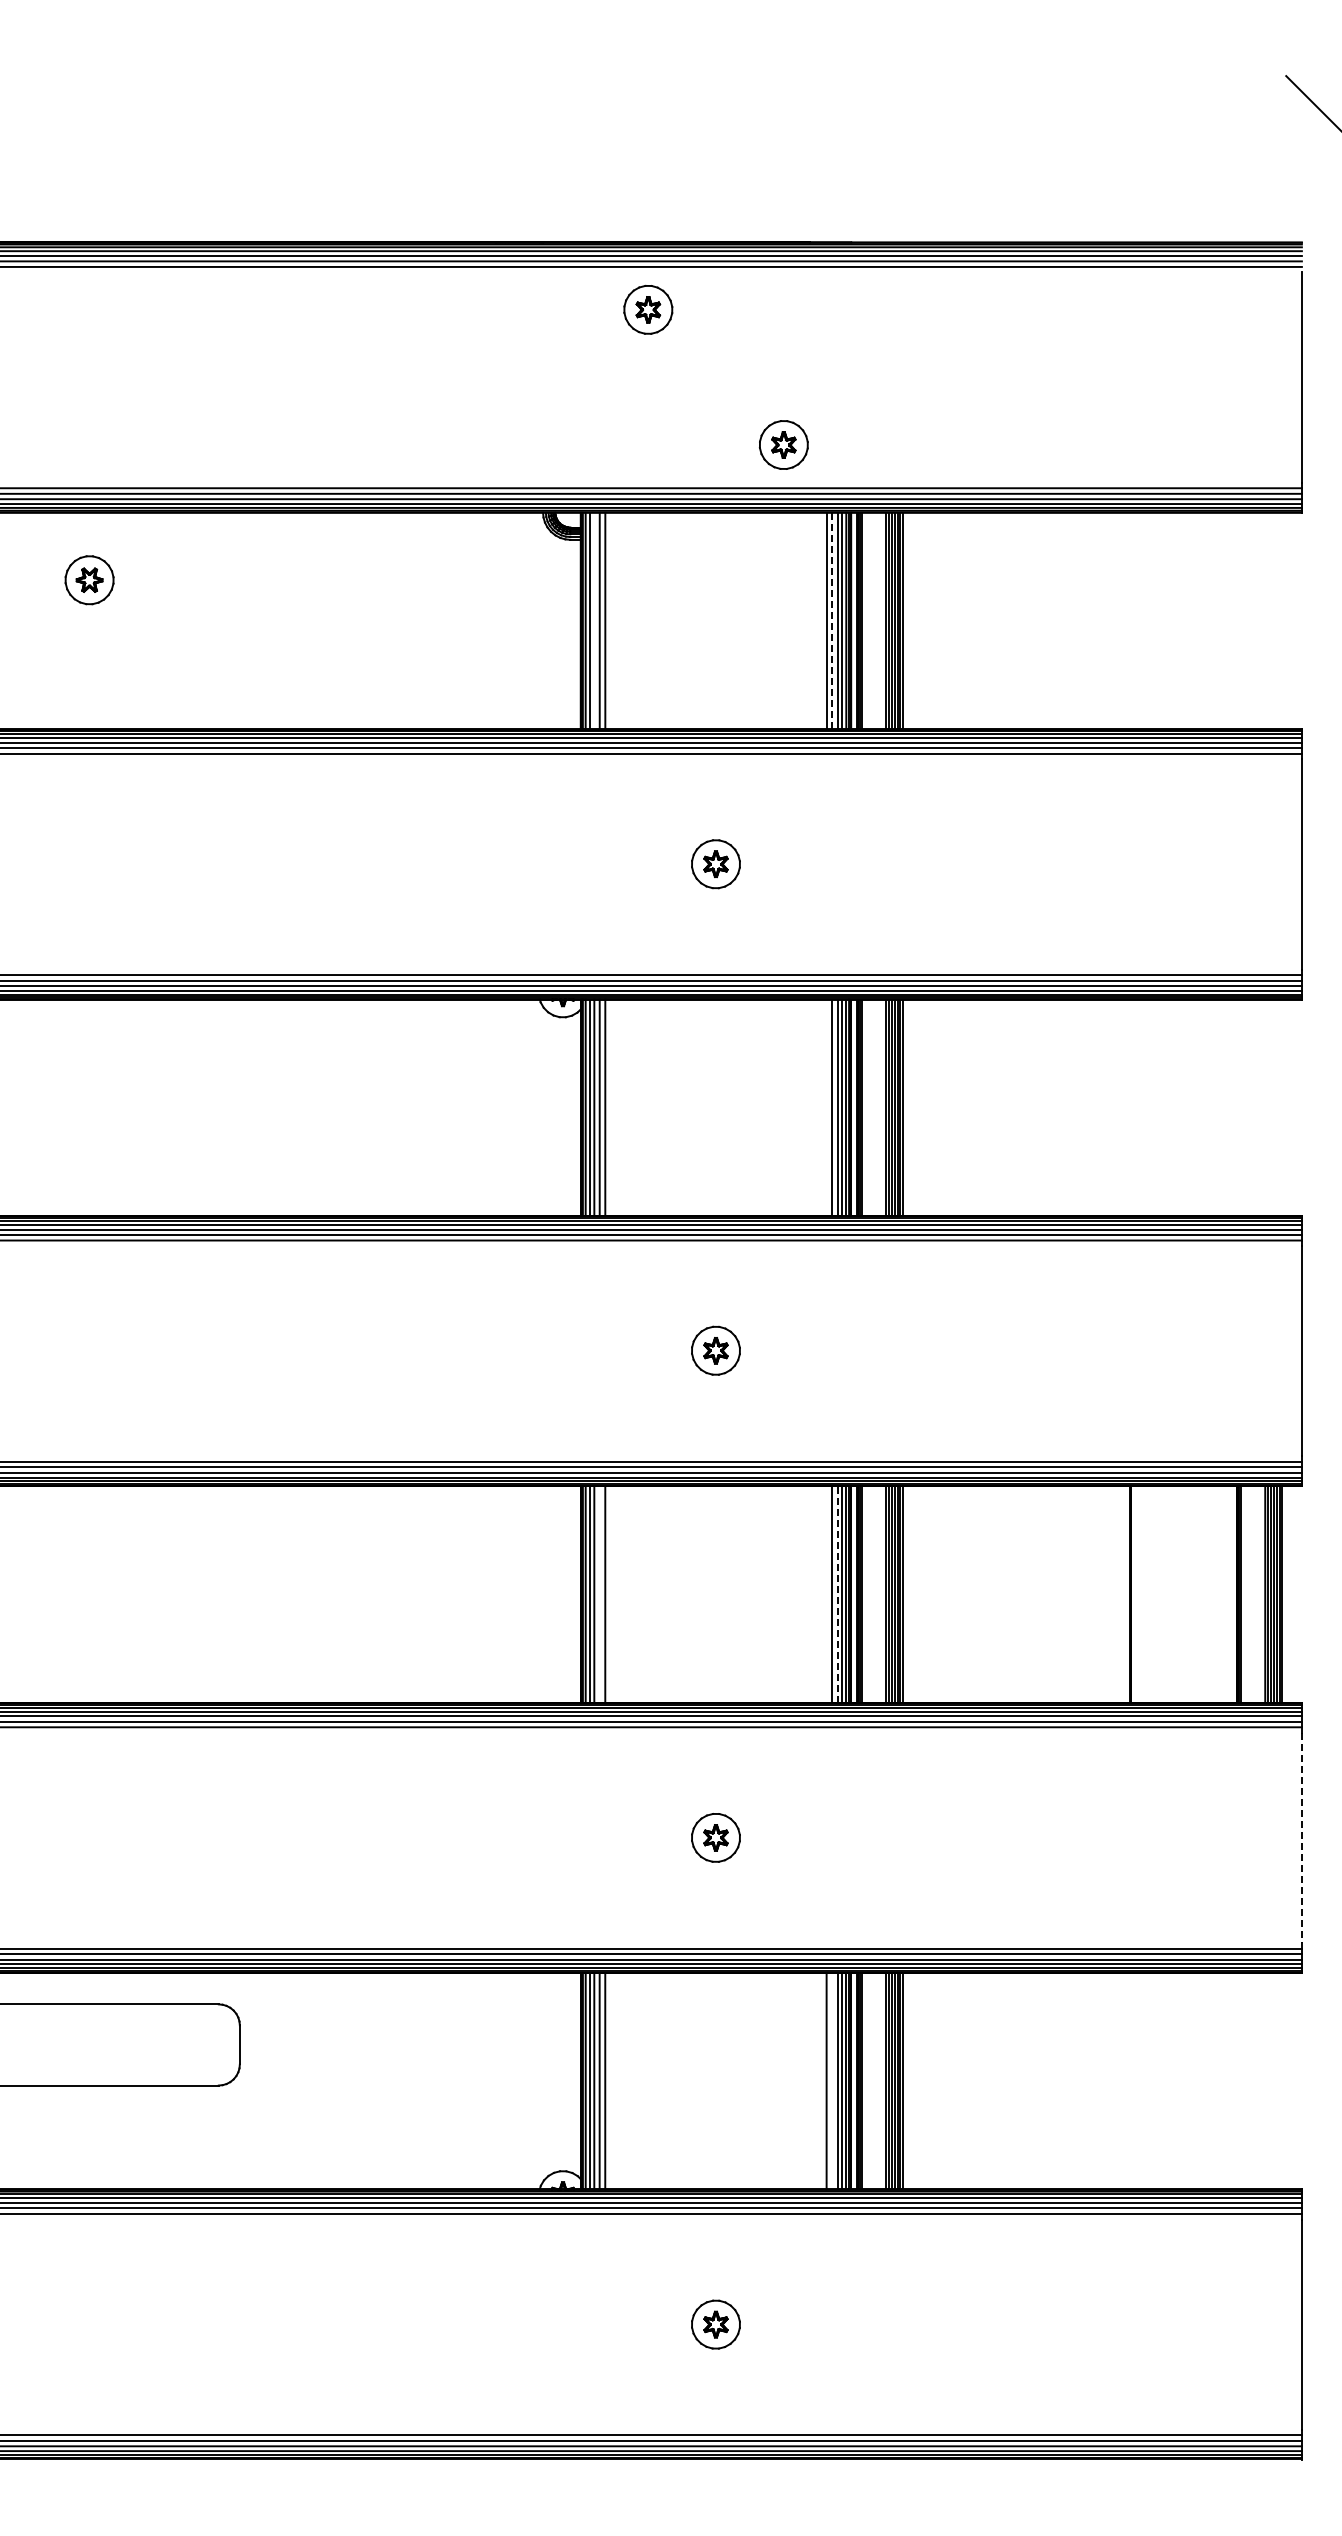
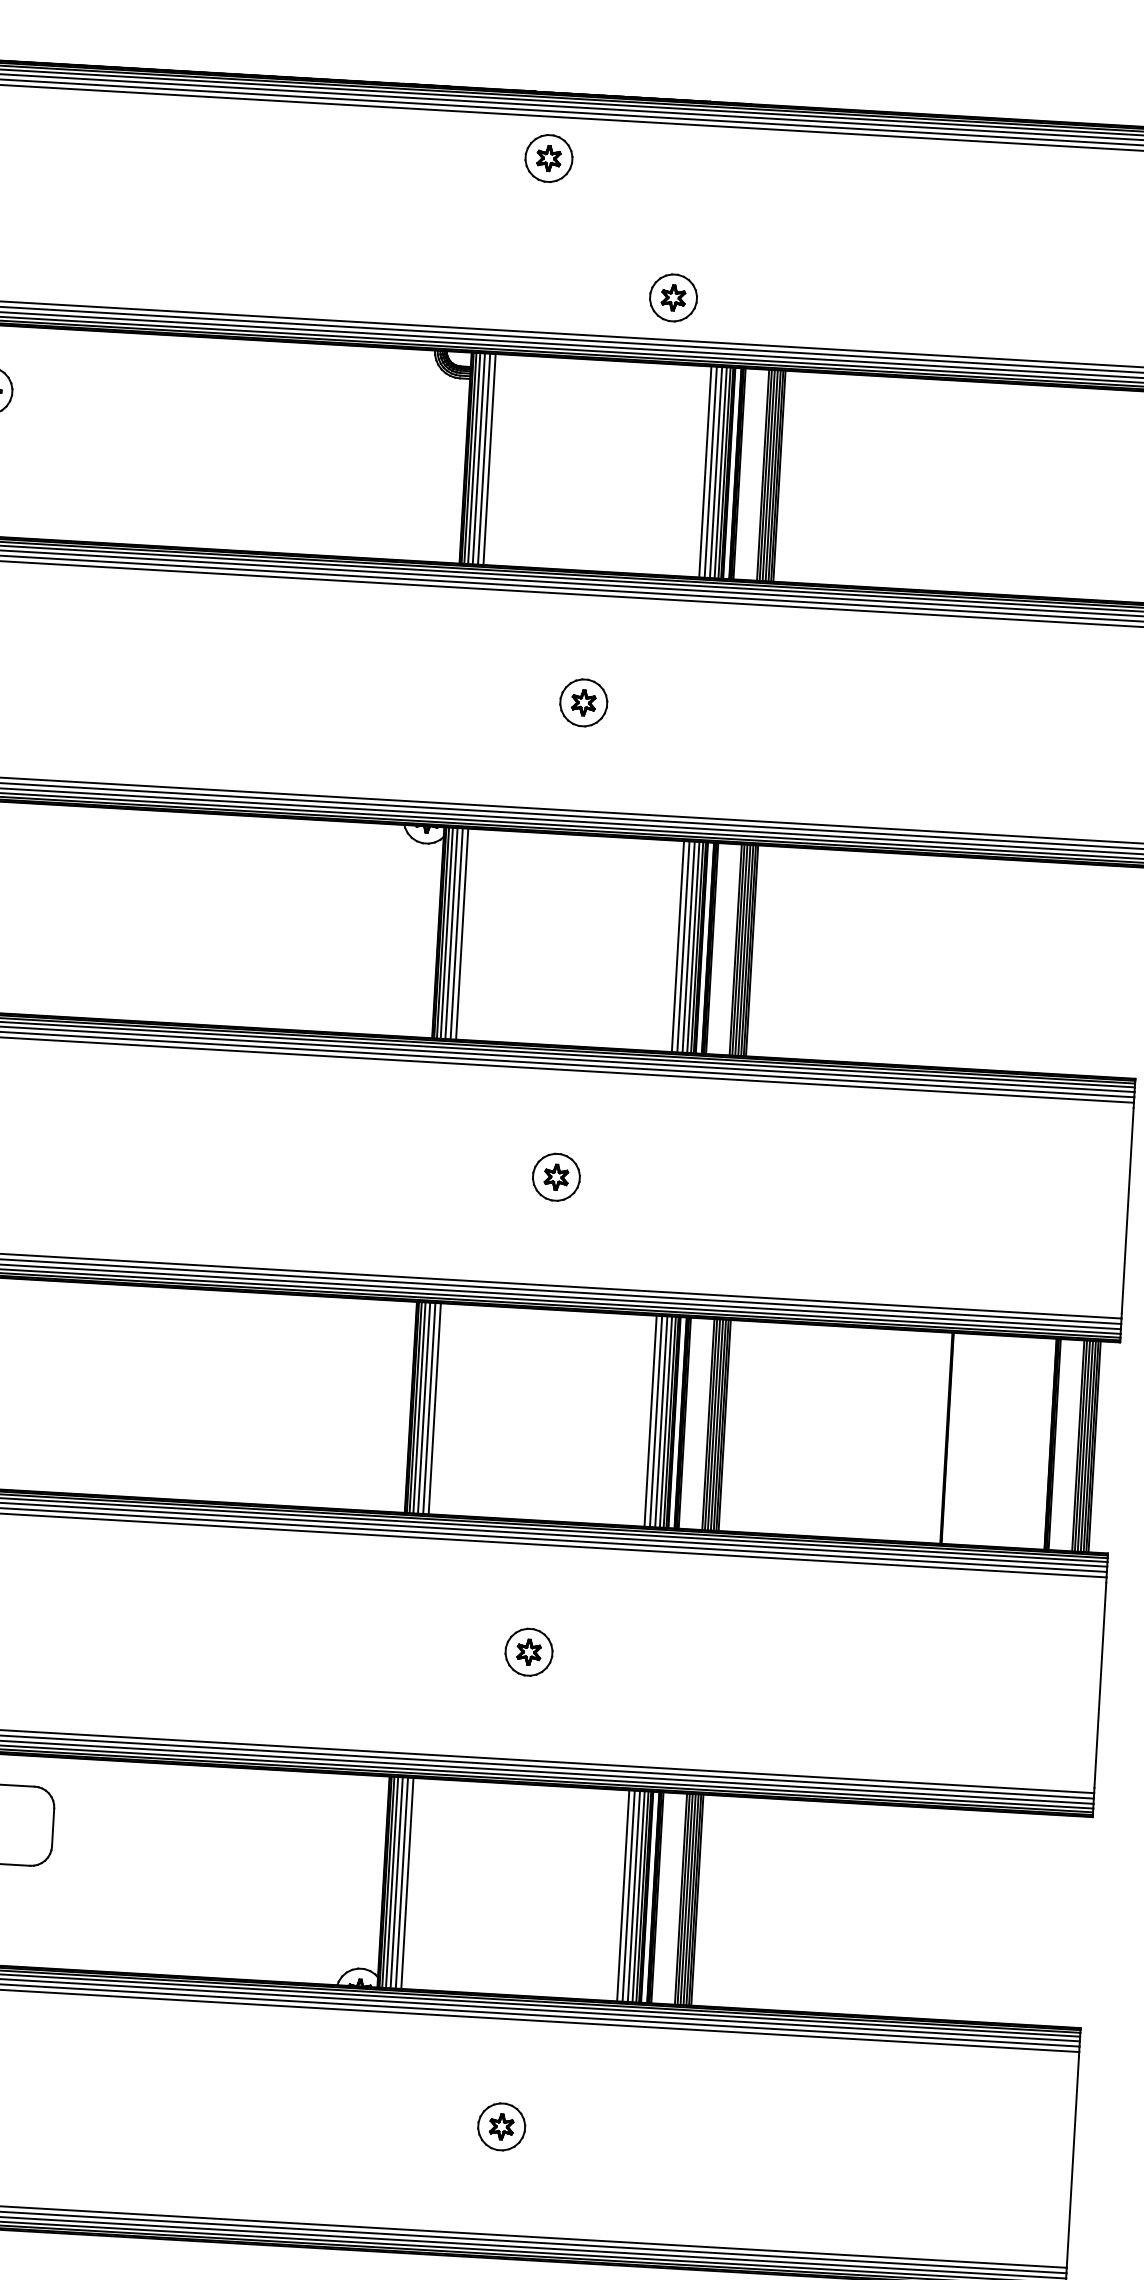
line: (594, 620) -> (479, 458), added
line: (832, 620) -> (711, 471), dashed -> solid
line: (826, 1107) -> (677, 946), added
line: (599, 1594) -> (429, 1408), added
line: (826, 1594) -> (650, 1421), added
line: (837, 1594) -> (661, 1421), dashed -> solid
line: (1301, 1838) -> (1099, 1685), dashed -> solid
line: (832, 2081) -> (628, 1896), added

